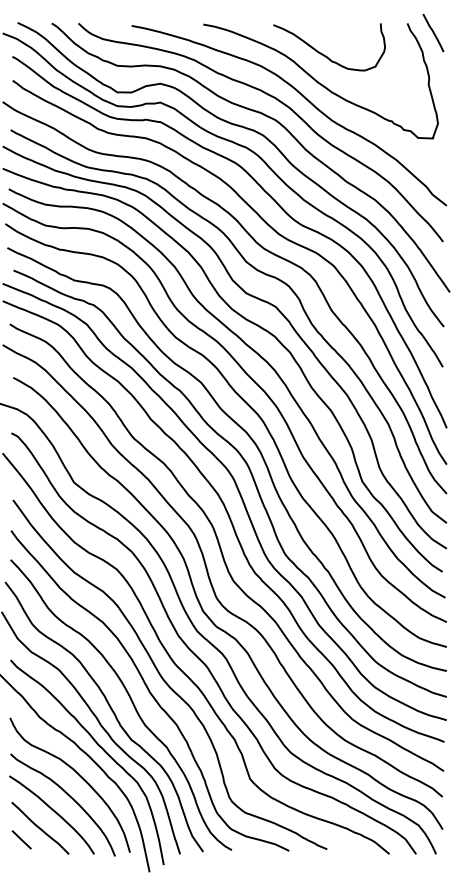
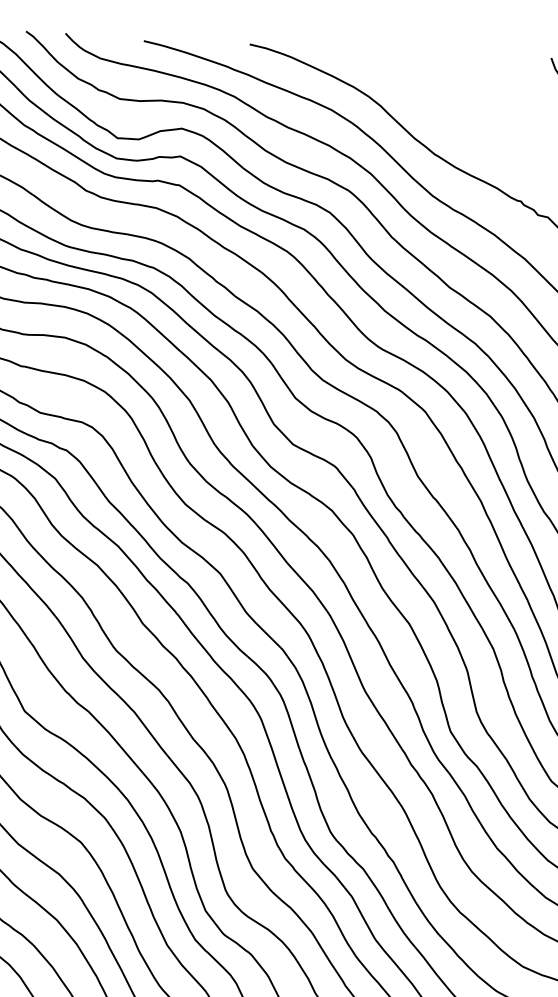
curve: (326, 55) -> (429, 99), removed

